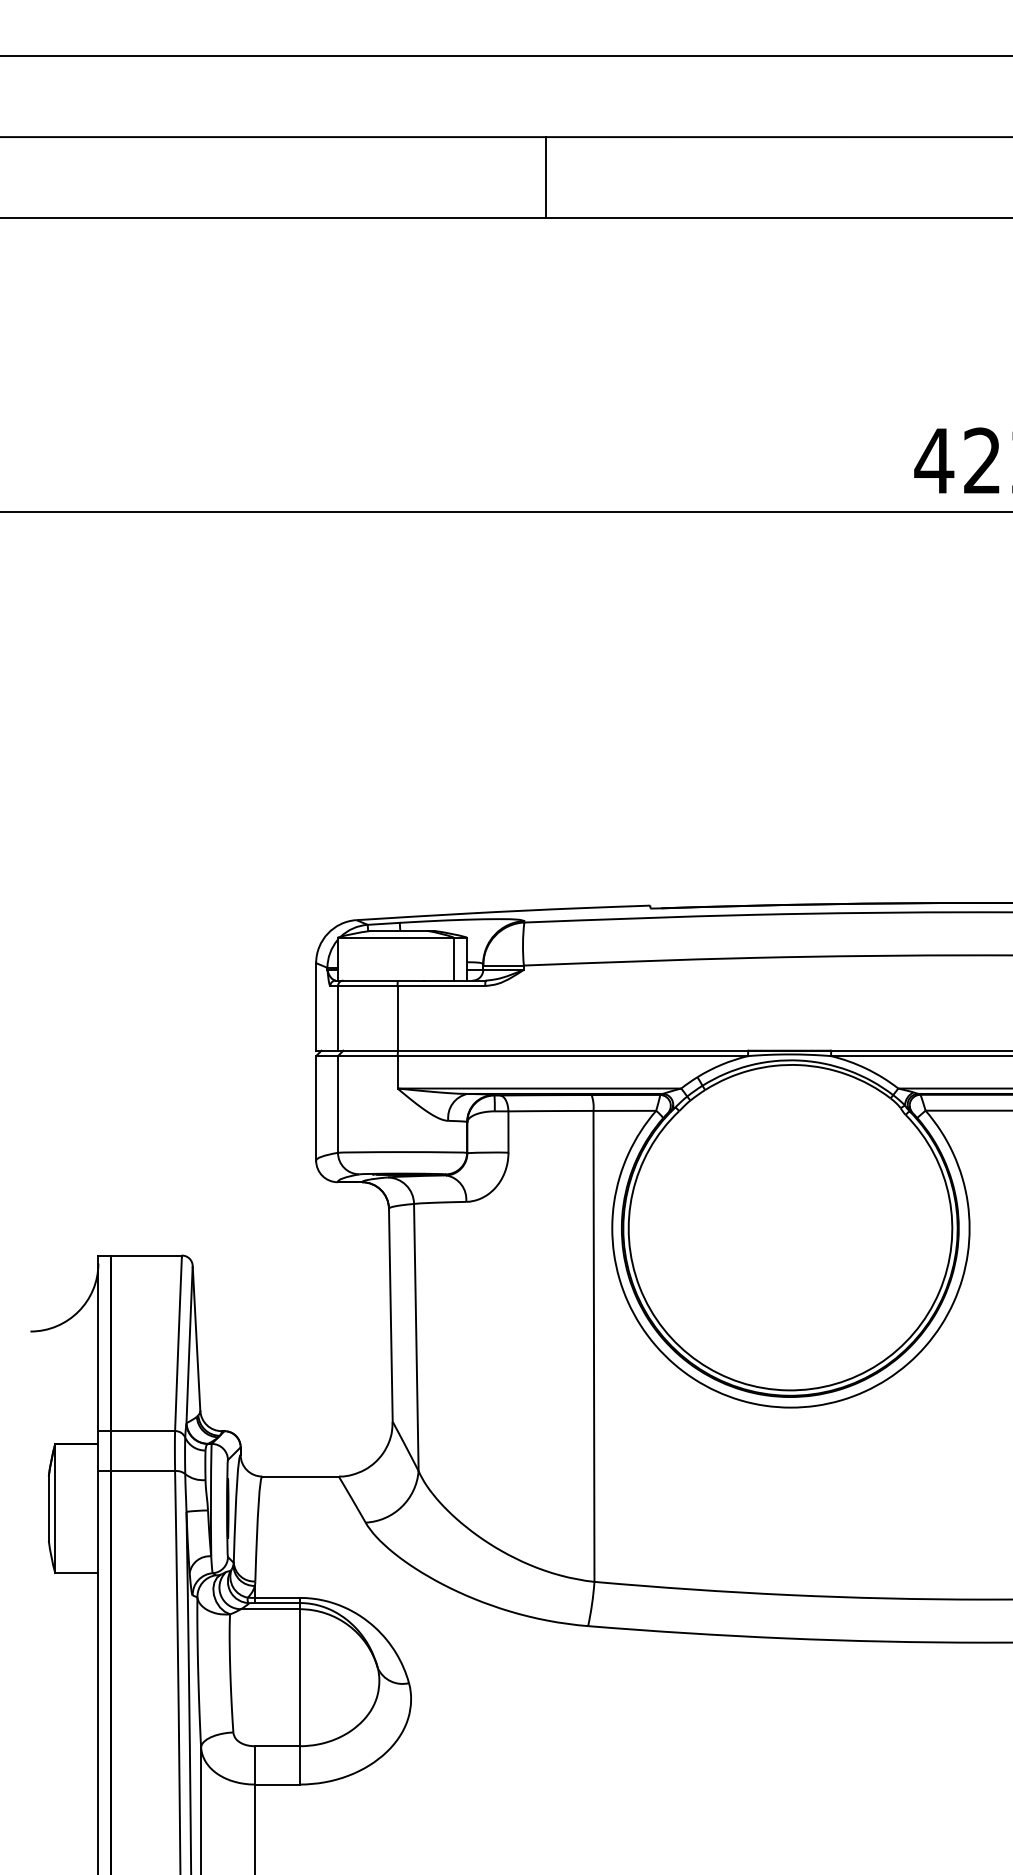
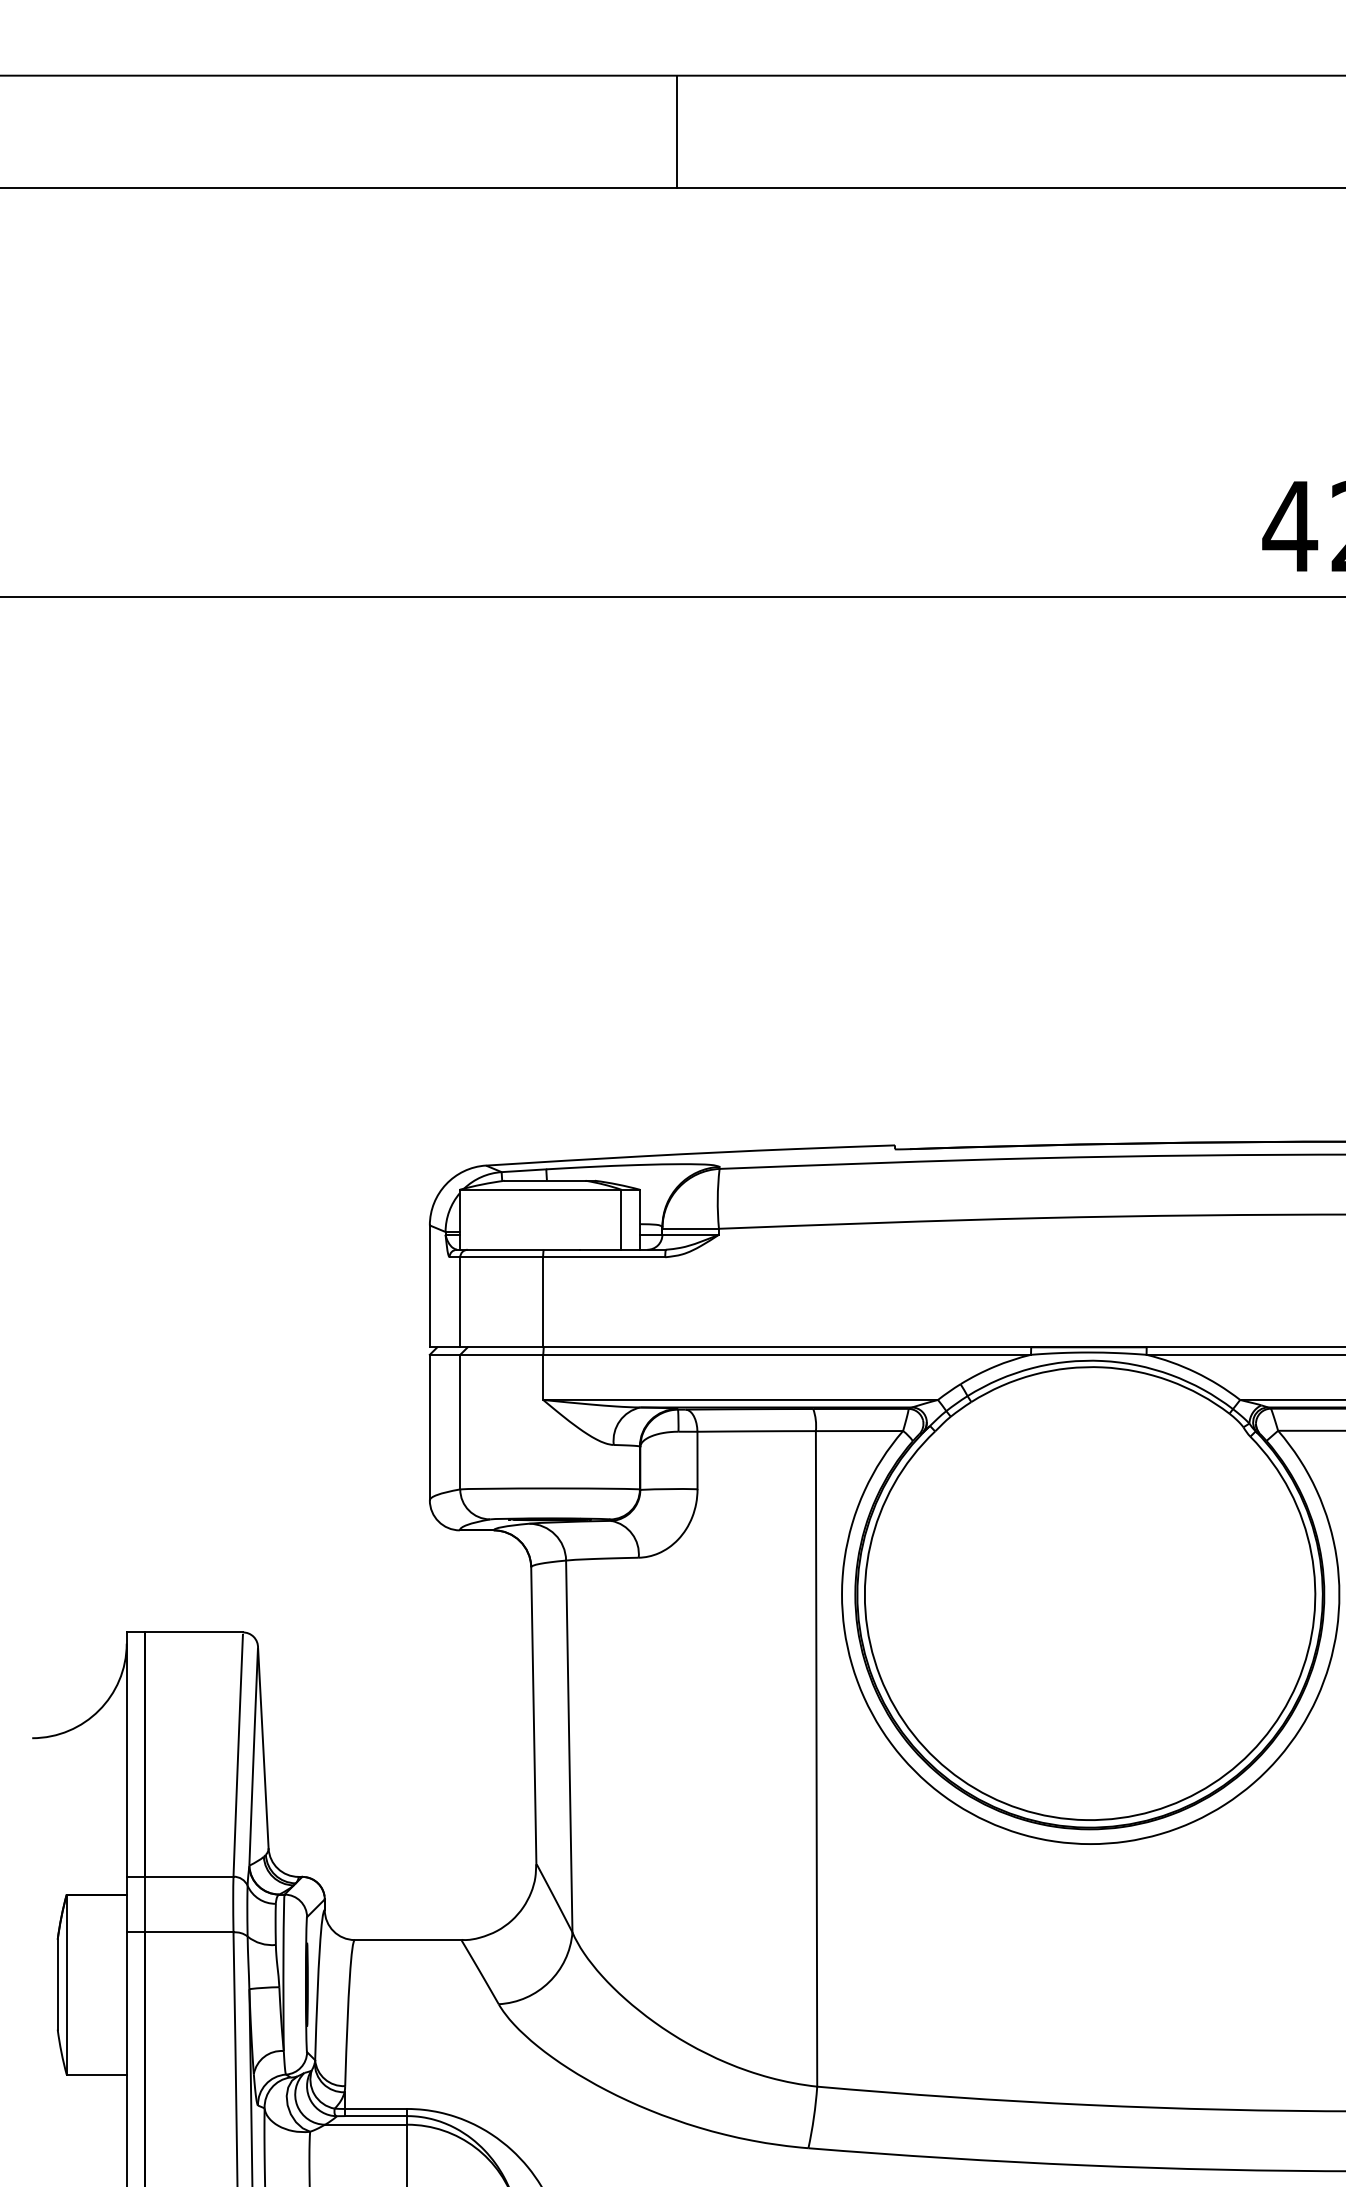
line: (545, 177) -> (676, 131), moved

